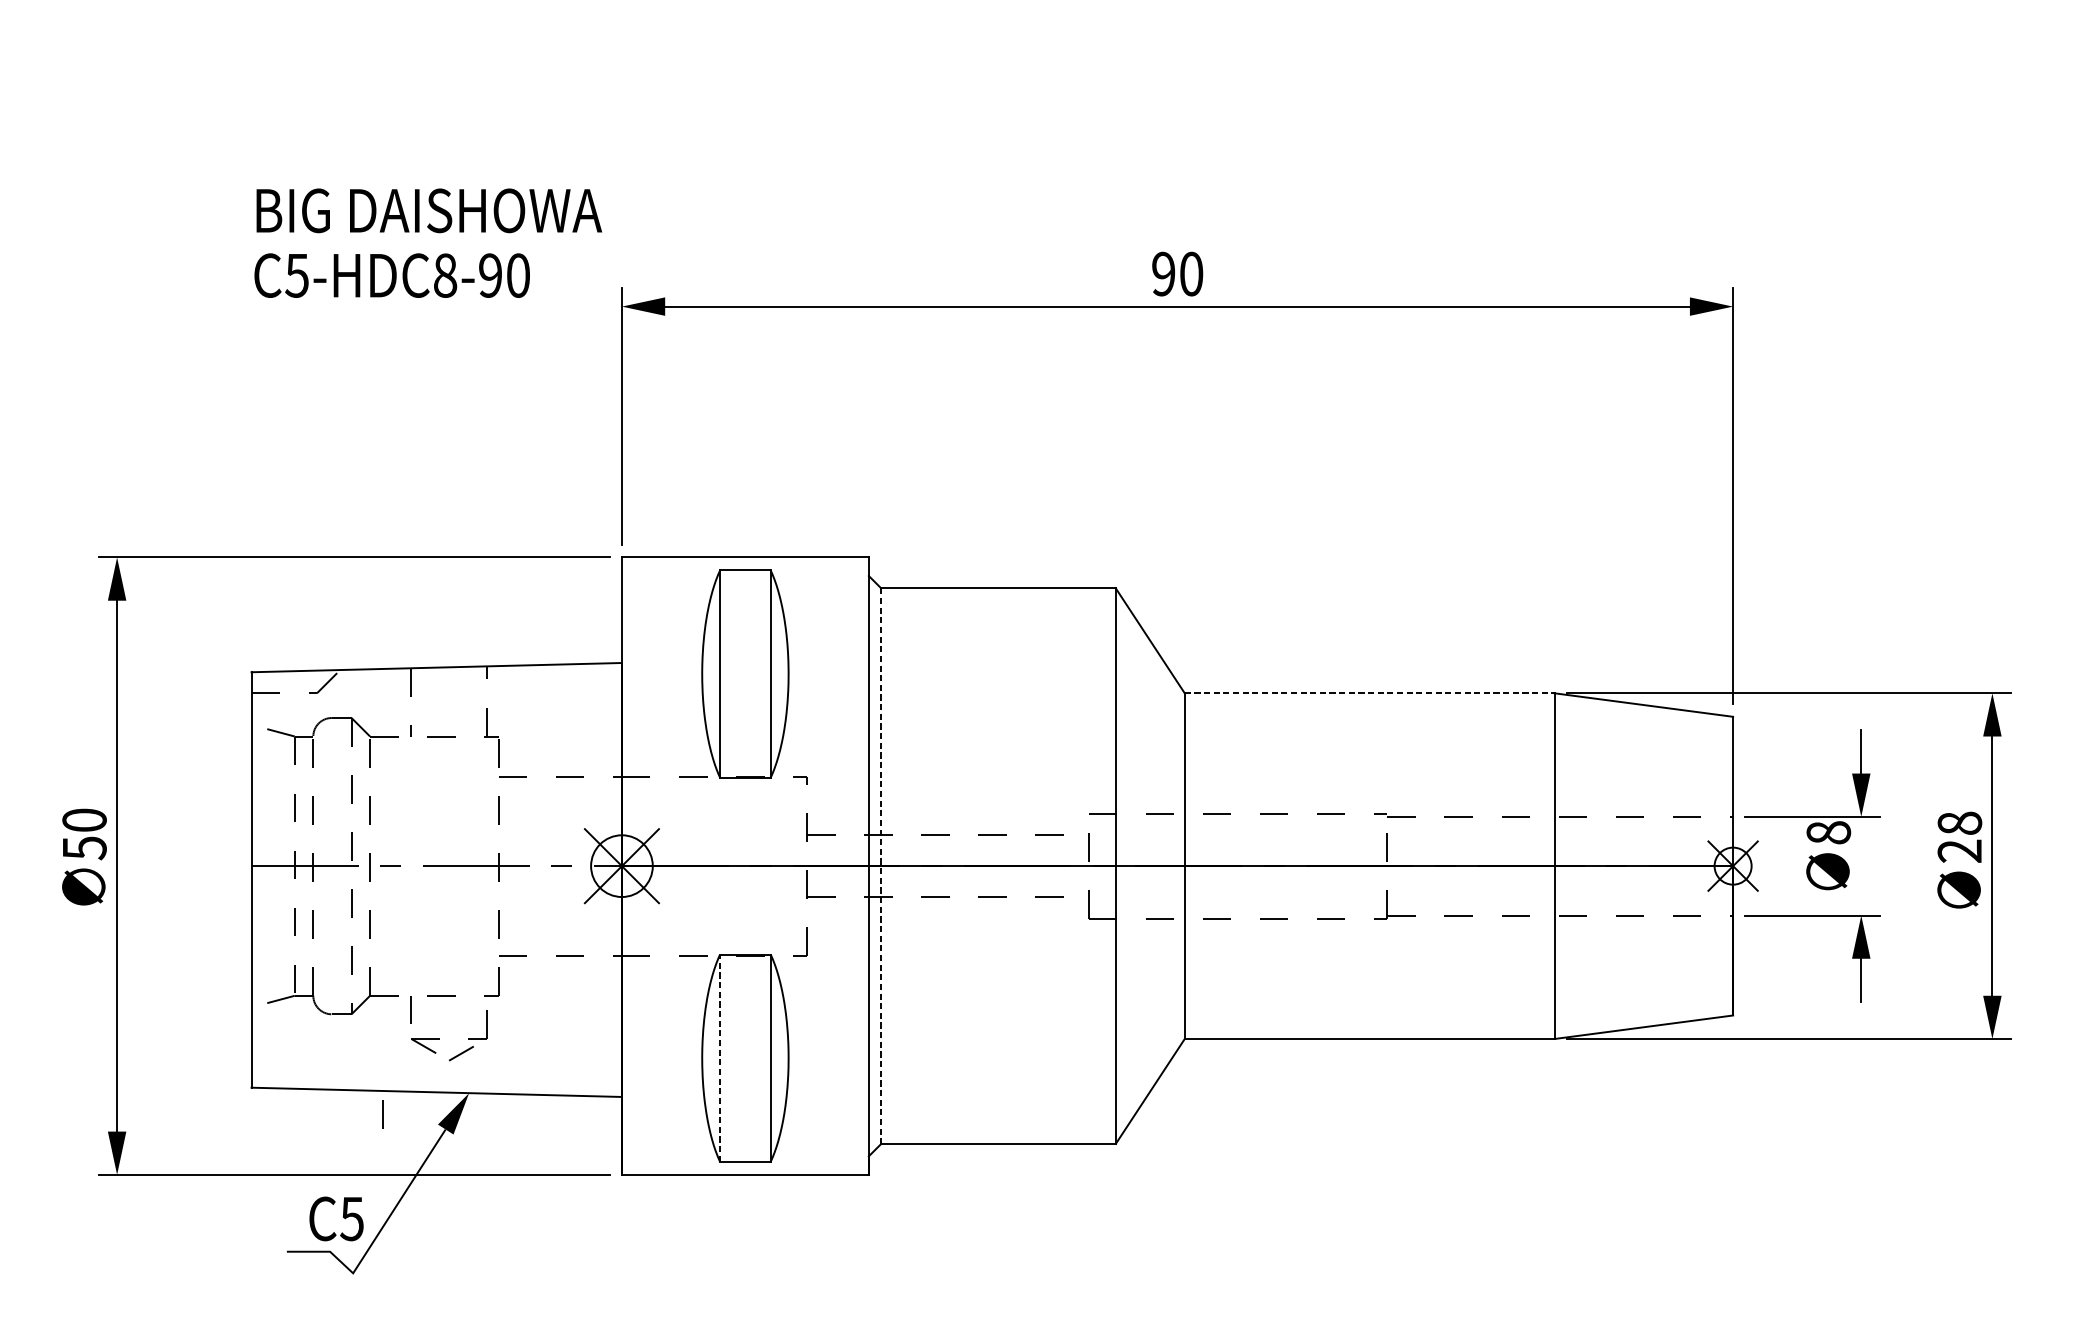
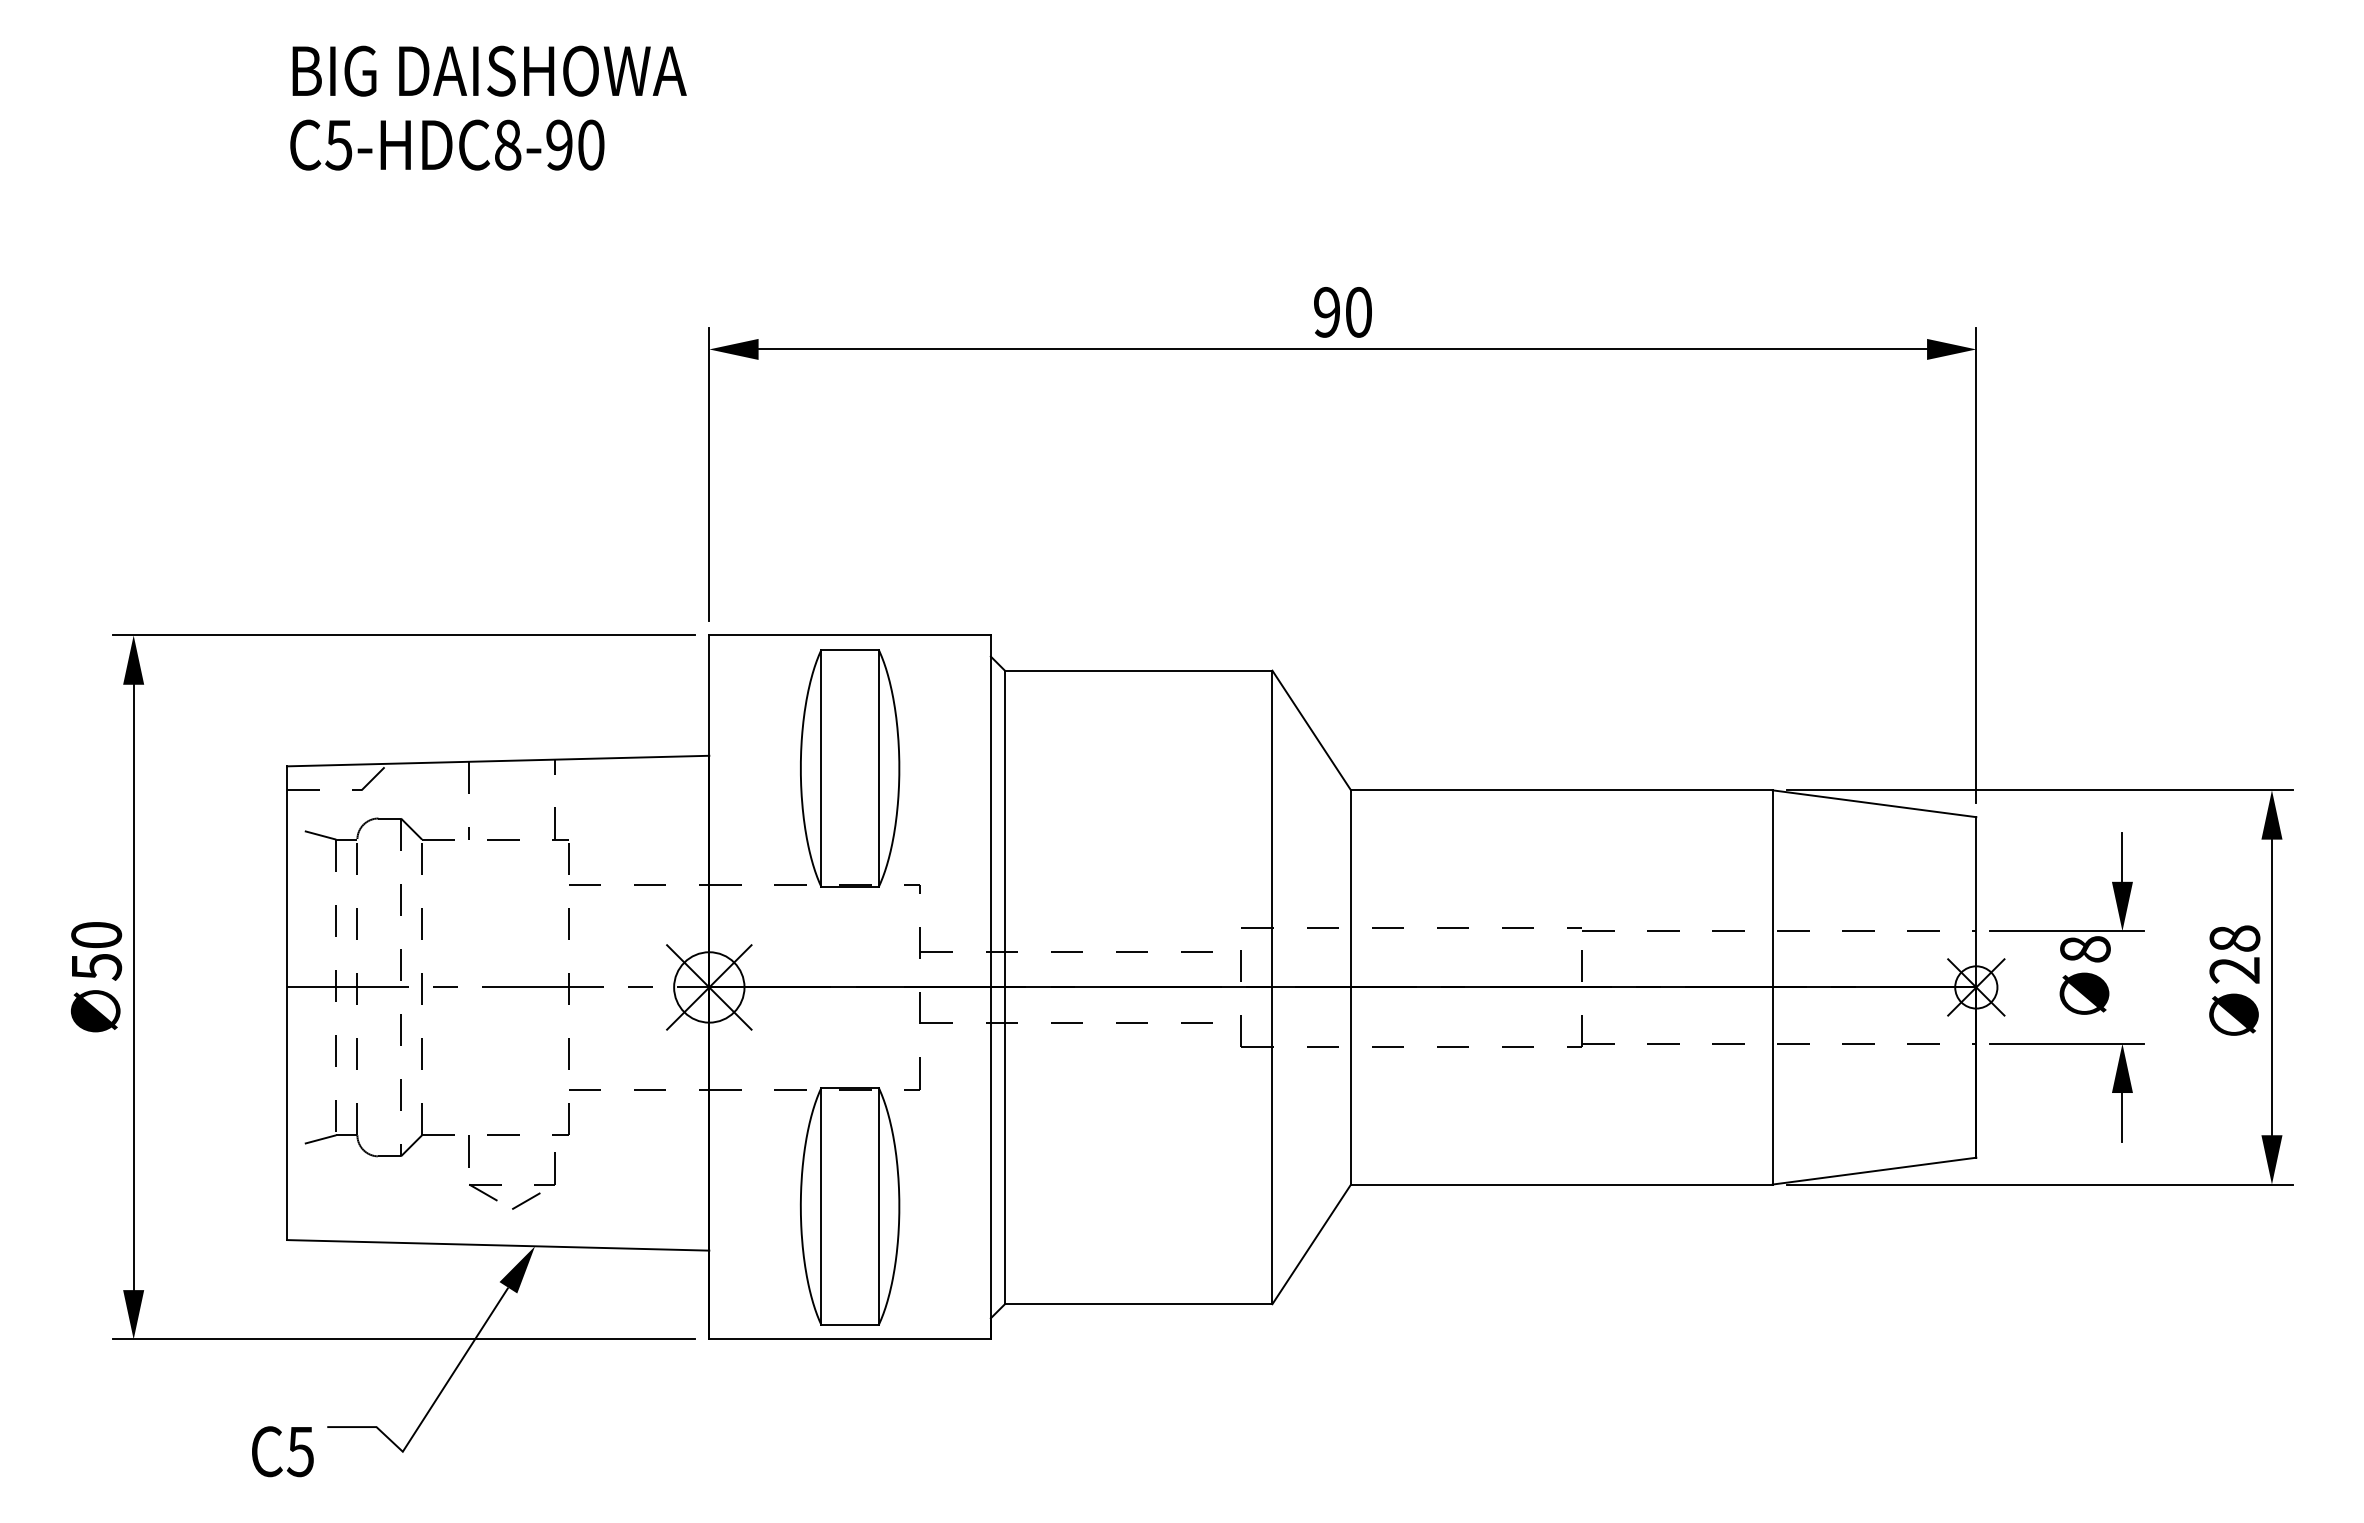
text: (428, 242) -> (488, 107), moved
line: (1369, 693) -> (1561, 790), dashed -> solid
line: (880, 866) -> (1004, 987), dashed -> solid
line: (720, 1057) -> (821, 1205), dashed -> solid
line: (381, 1114) -> (435, 1270), removed
text: (336, 1218) -> (282, 1451), moved

